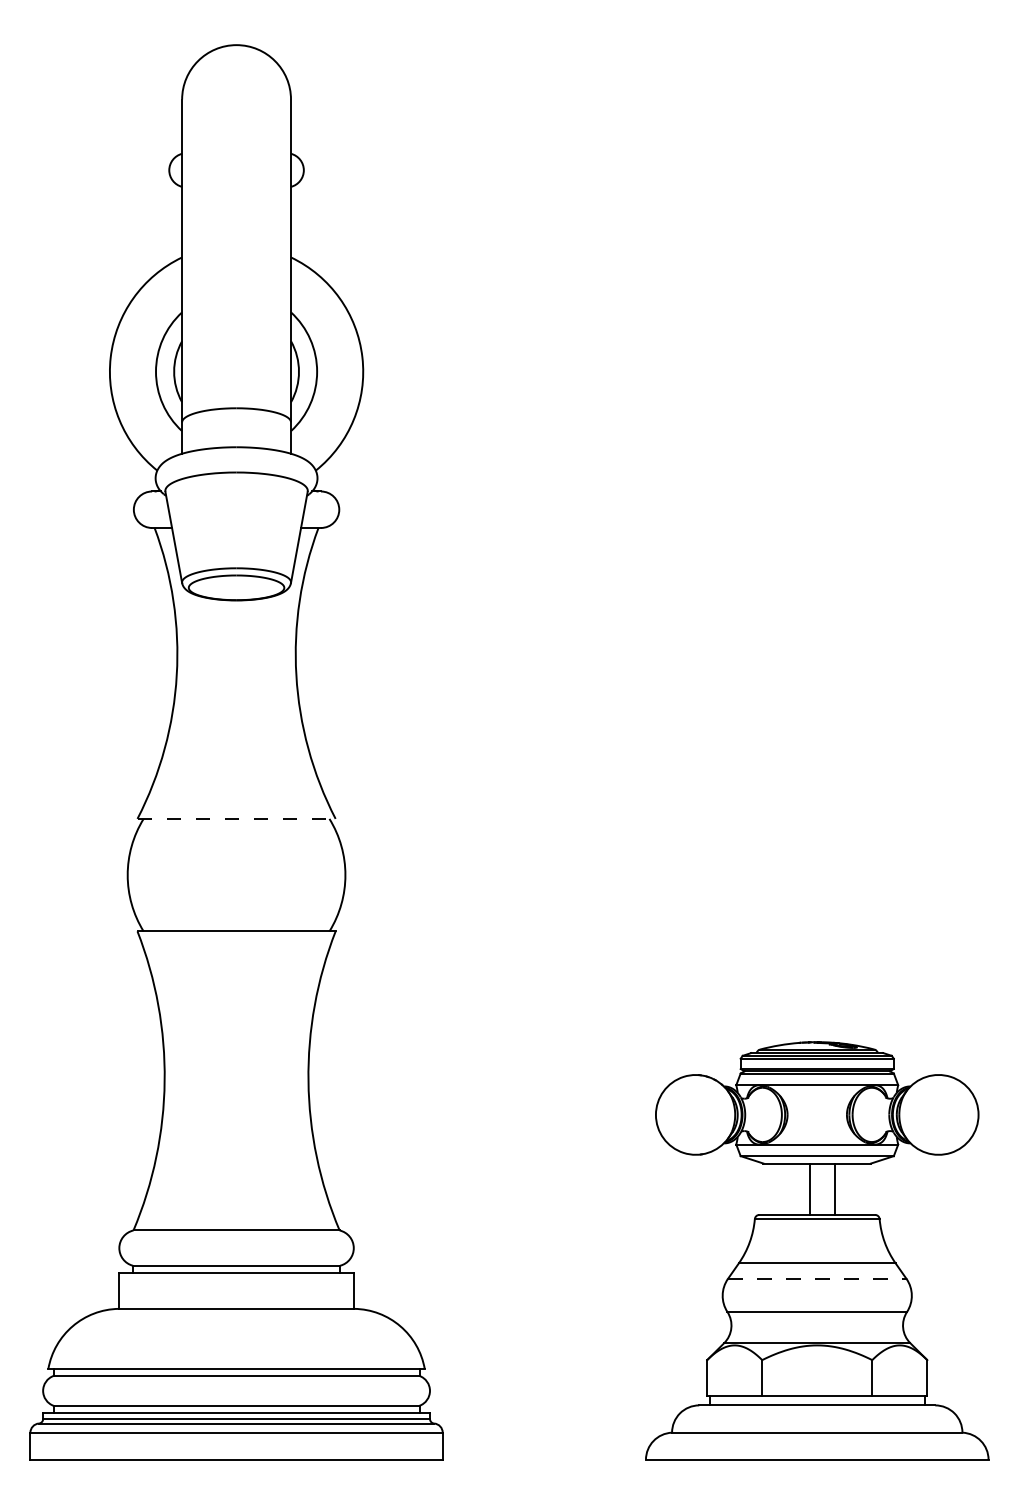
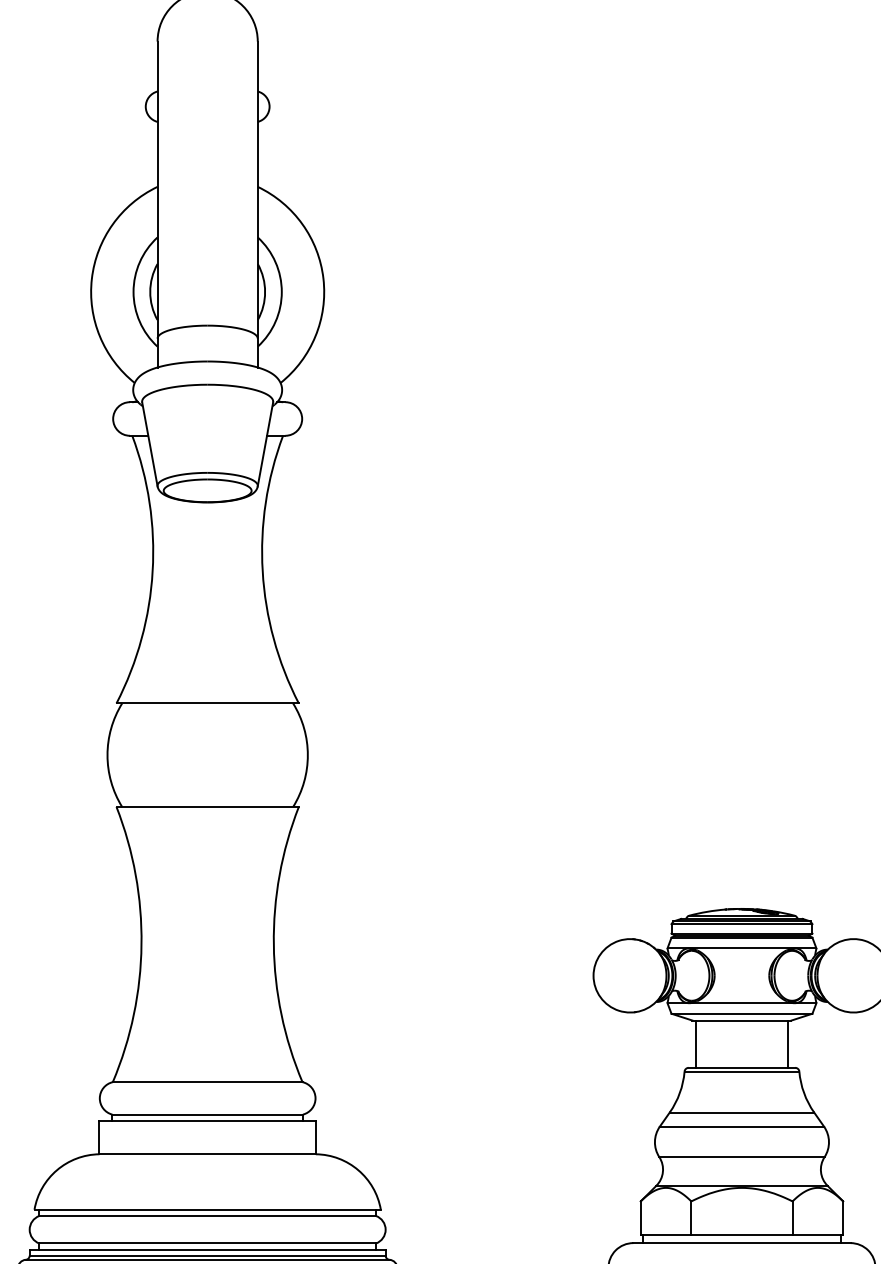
line: (237, 818) -> (208, 703), dashed -> solid
line: (810, 1188) -> (696, 1043), moved
line: (835, 1188) -> (788, 1043), moved
line: (817, 1278) -> (742, 1126), dashed -> solid

